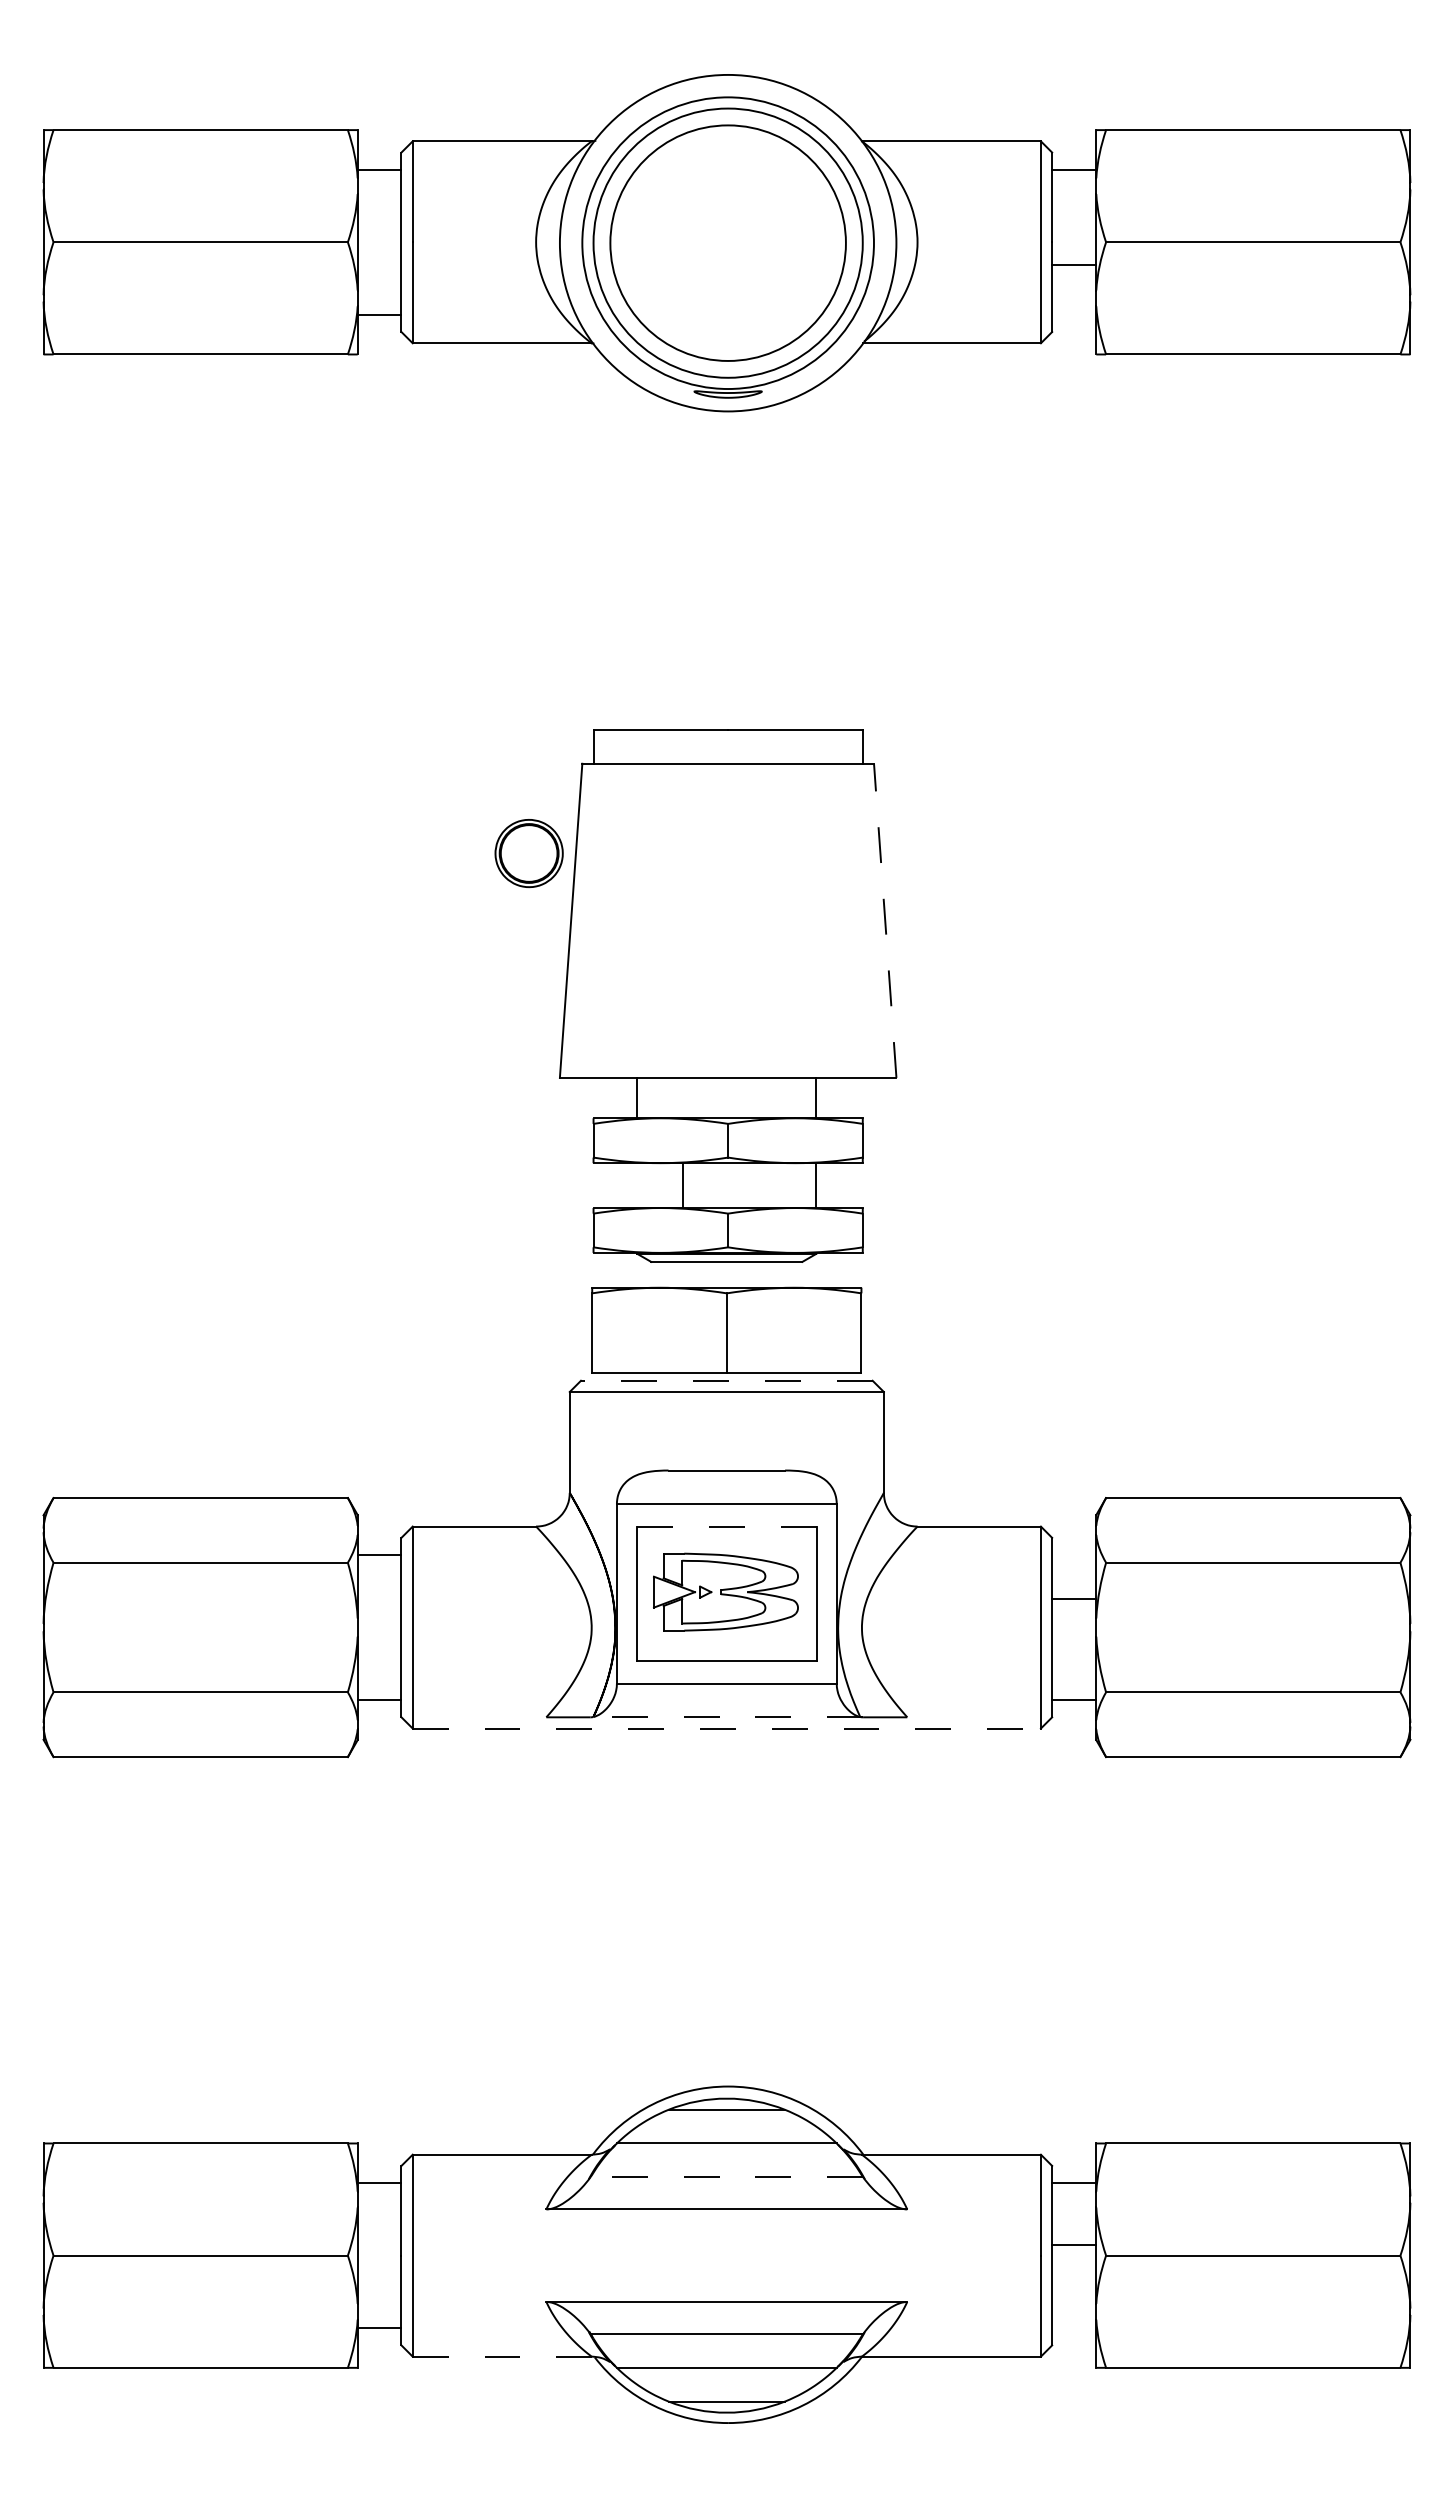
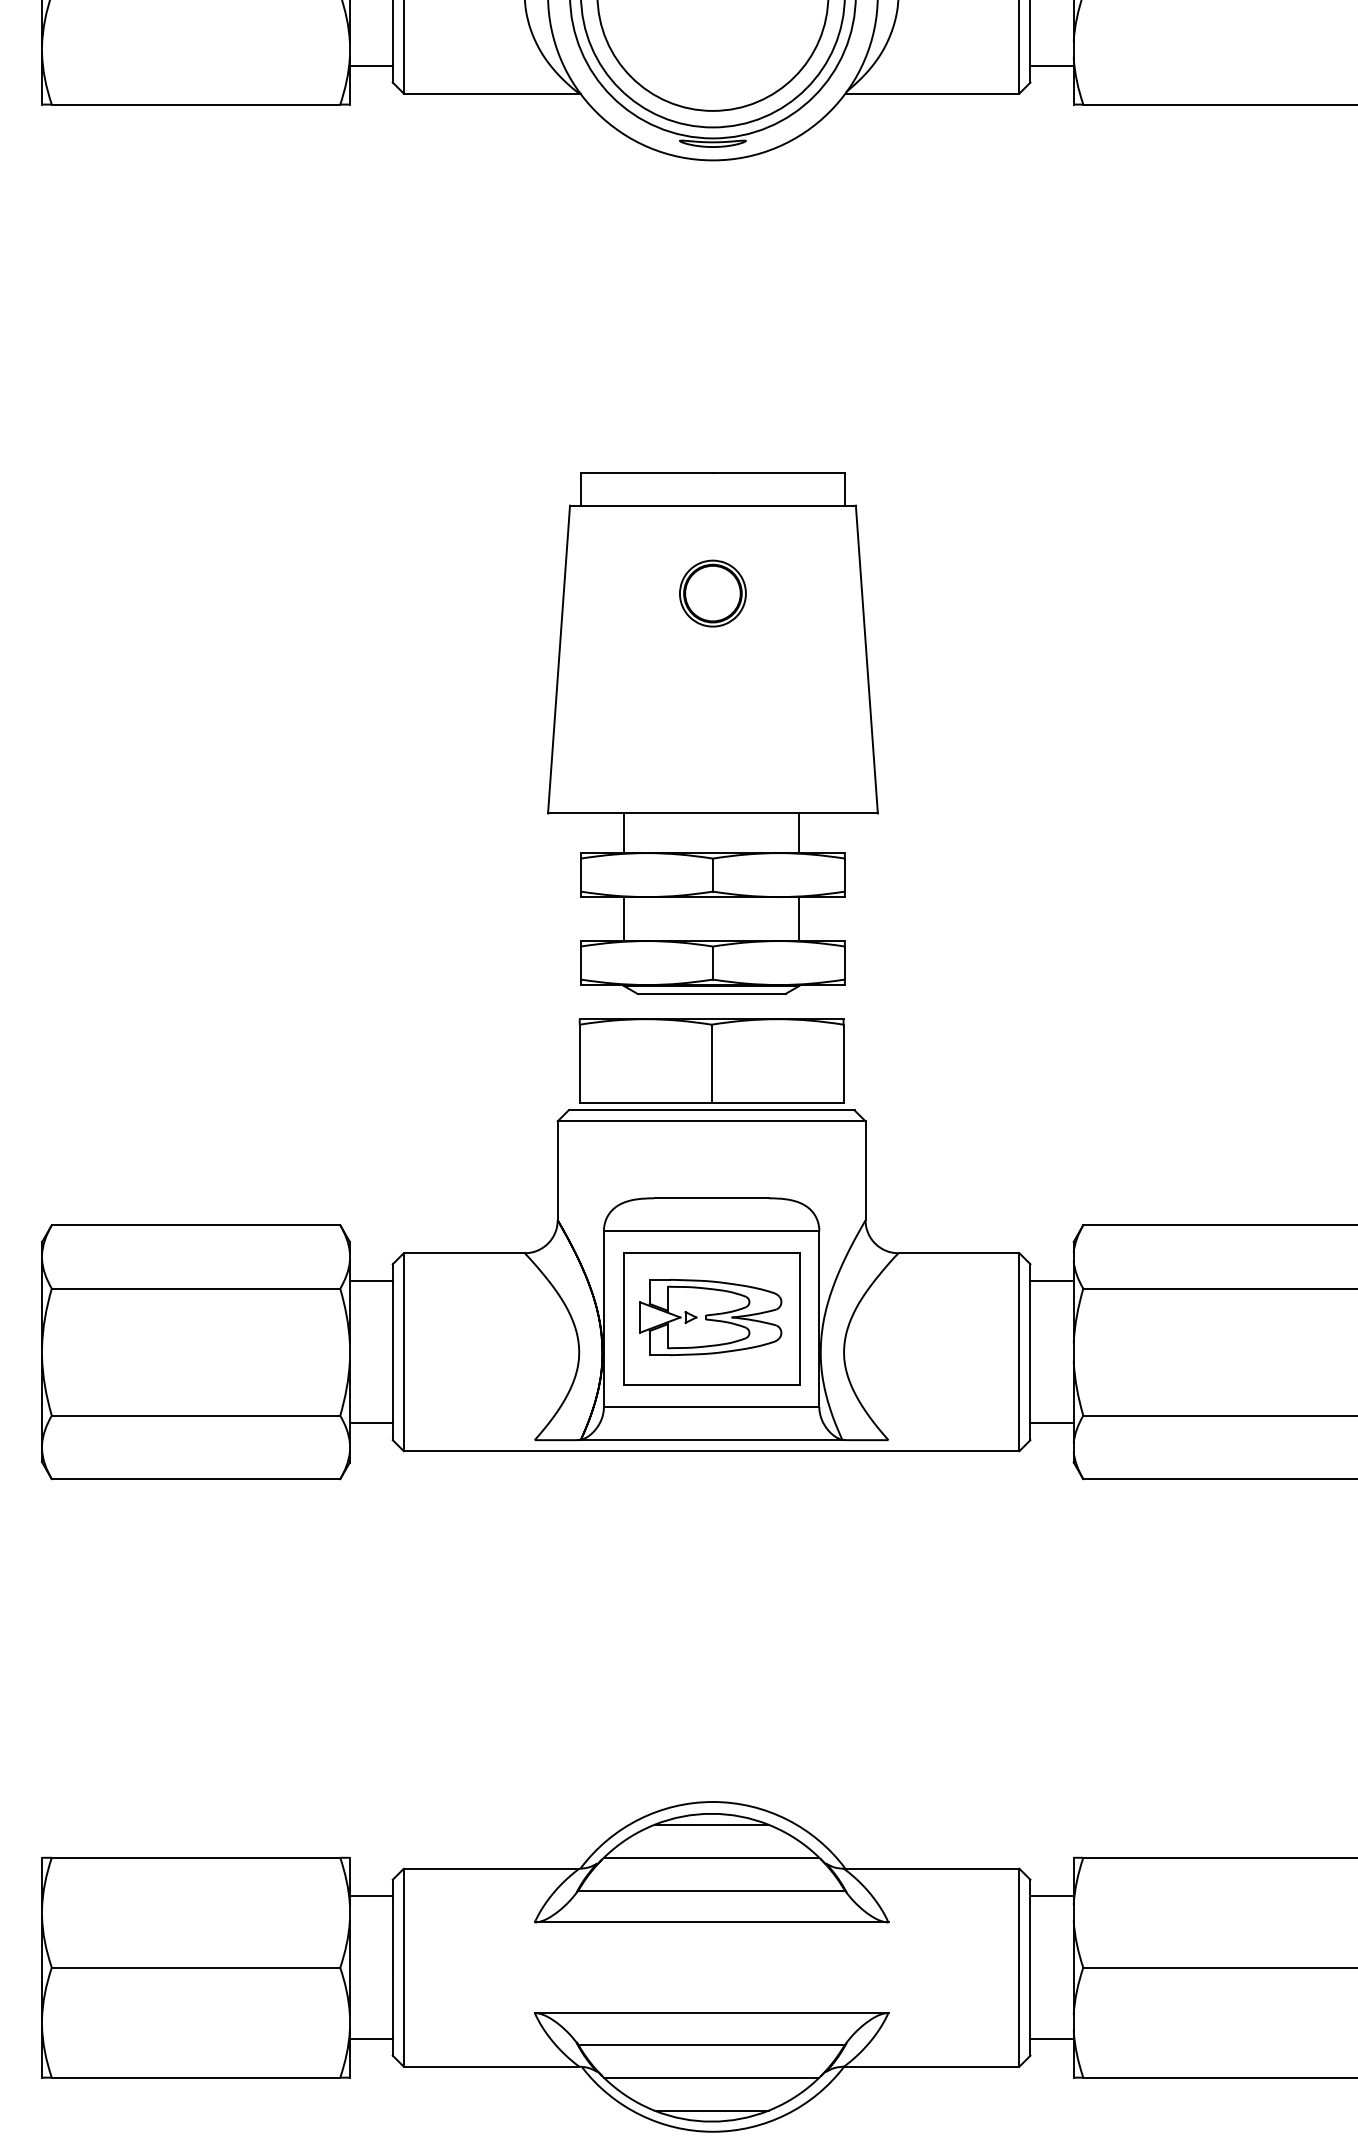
line: (1074, 264) -> (1052, 65), moved
part: (528, 853) -> (712, 593), moved
line: (885, 920) -> (867, 659), dashed -> solid
line: (683, 1185) -> (624, 918), moved
line: (726, 1380) -> (711, 1110), dashed -> solid
line: (726, 1526) -> (711, 1253), dashed -> solid
line: (1074, 1598) -> (1052, 1280), moved
line: (726, 1717) -> (711, 1440), dashed -> solid
line: (727, 1728) -> (712, 1451), dashed -> solid
line: (726, 2177) -> (711, 1891), dashed -> solid
line: (1074, 2245) -> (1052, 2039), moved
line: (502, 2356) -> (491, 2066), dashed -> solid

